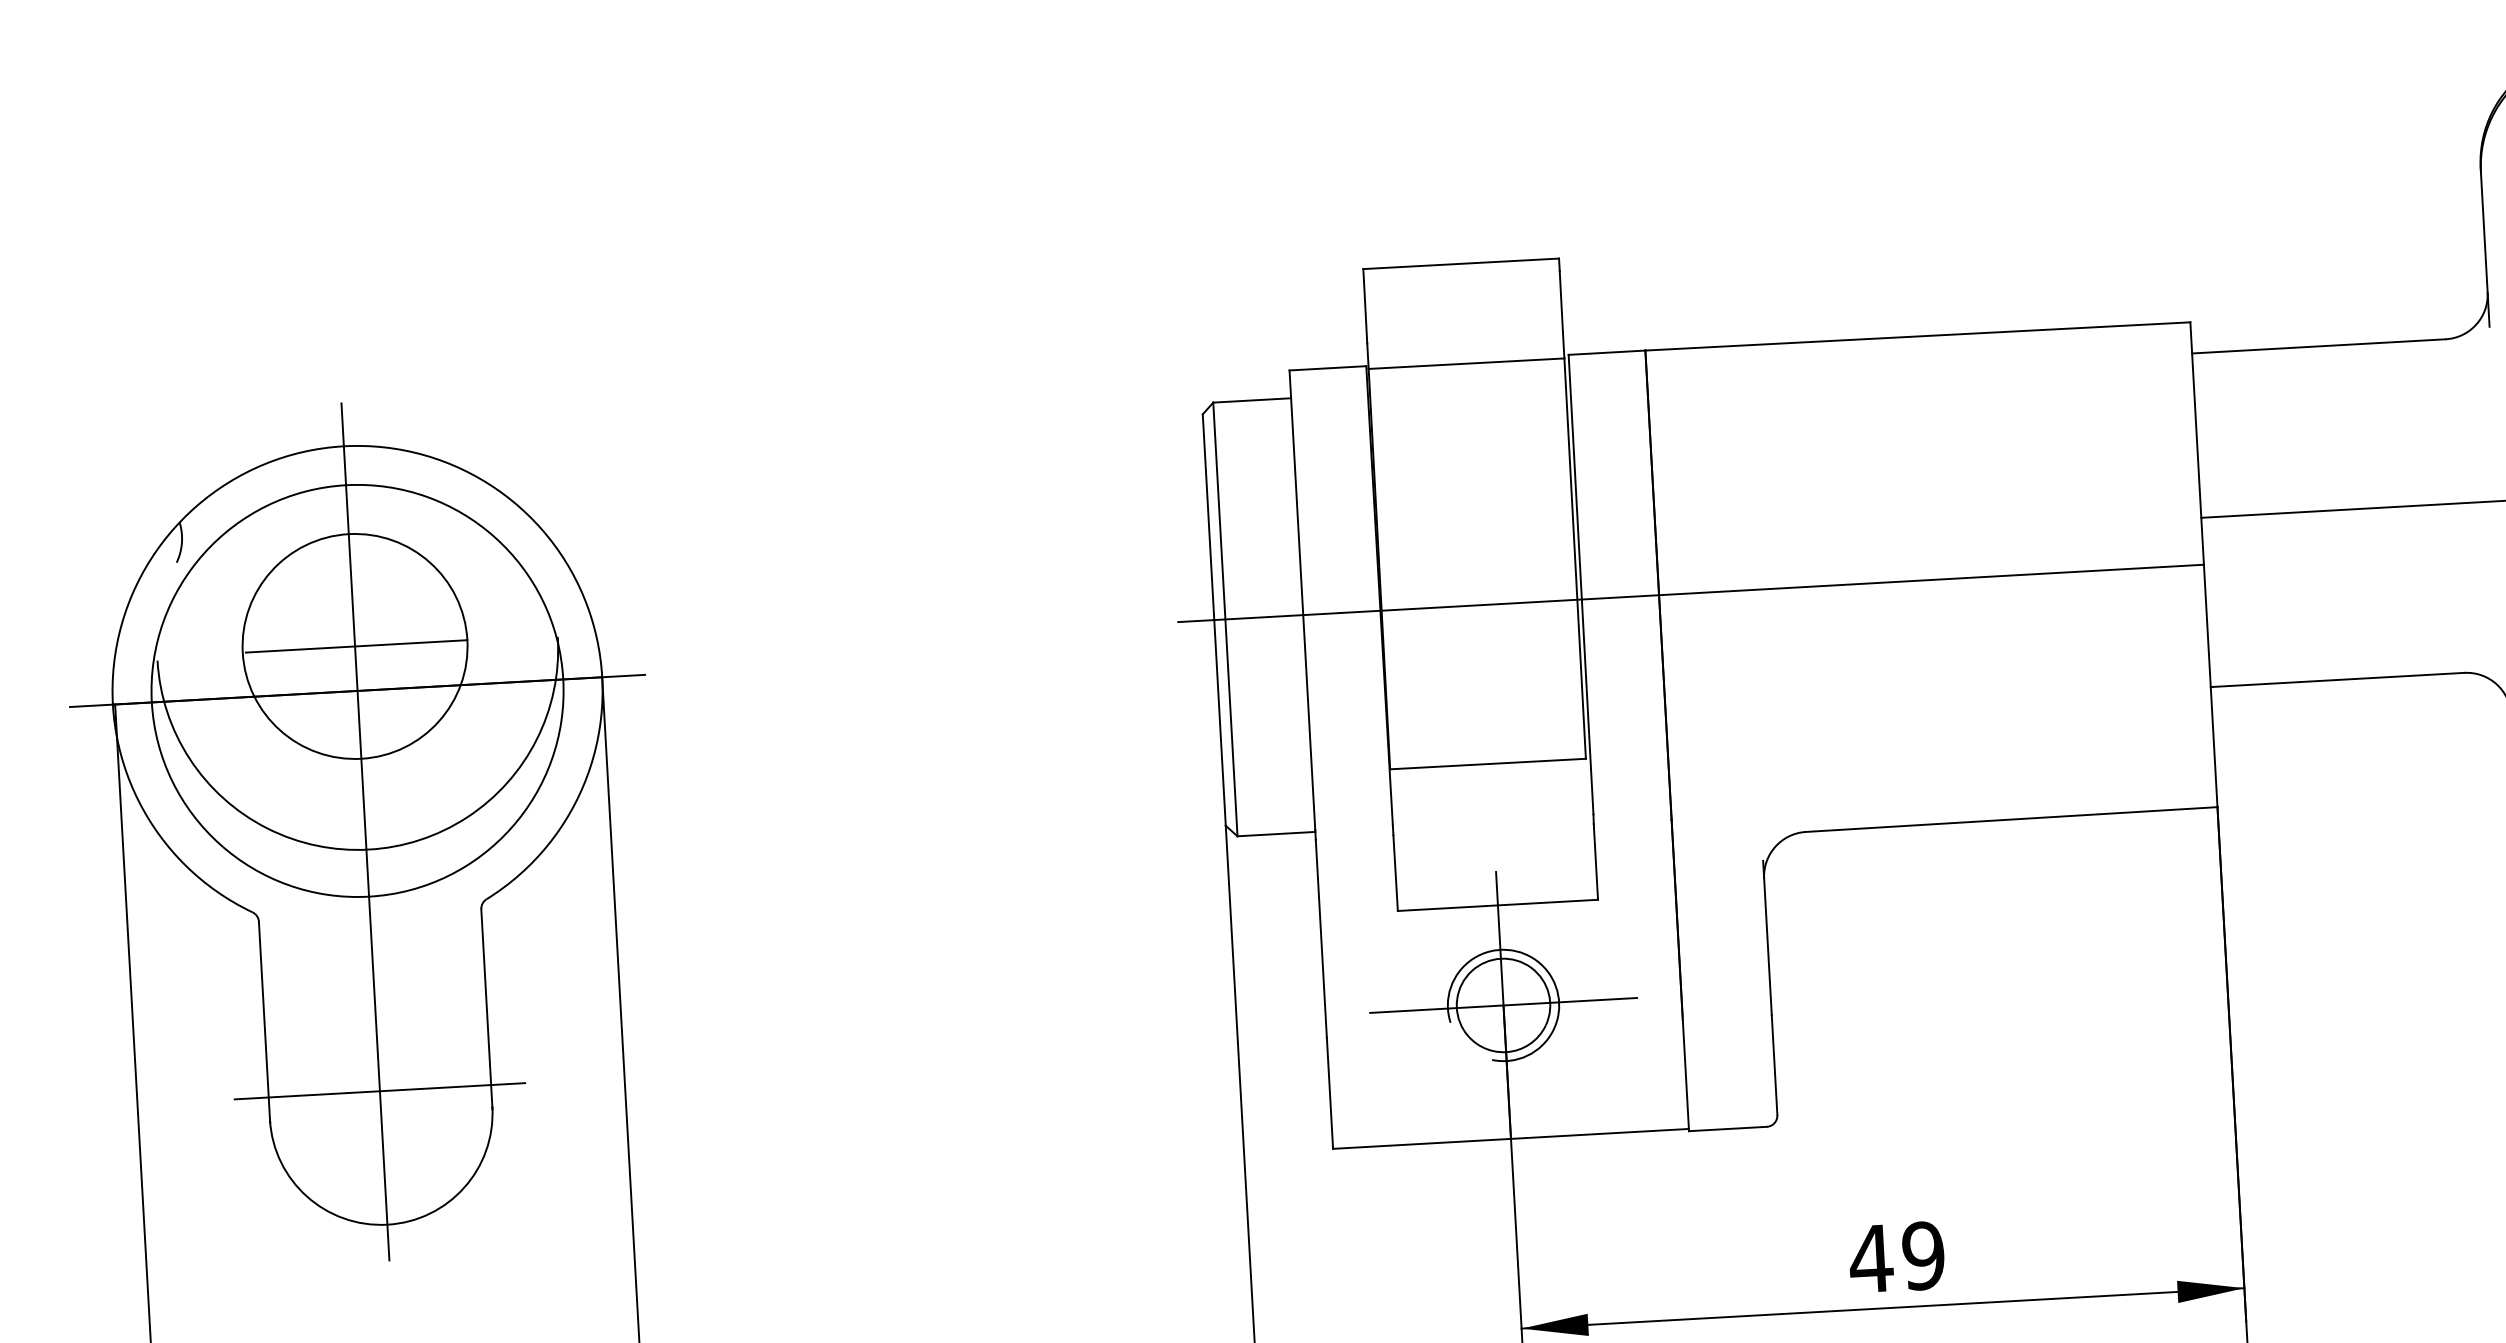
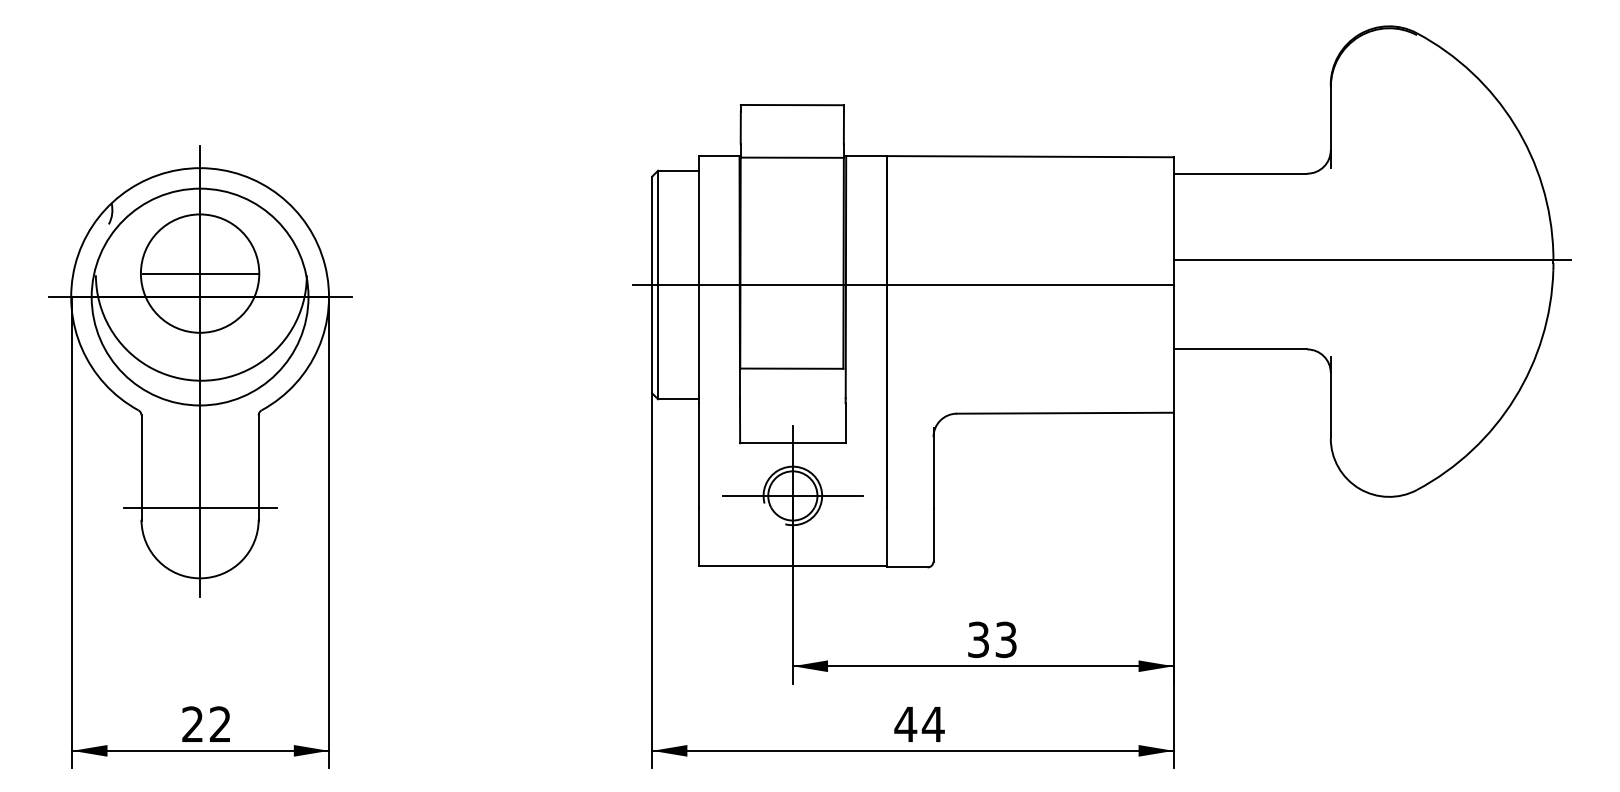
text: (1895, 1256) -> (991, 639), 49 -> 33

